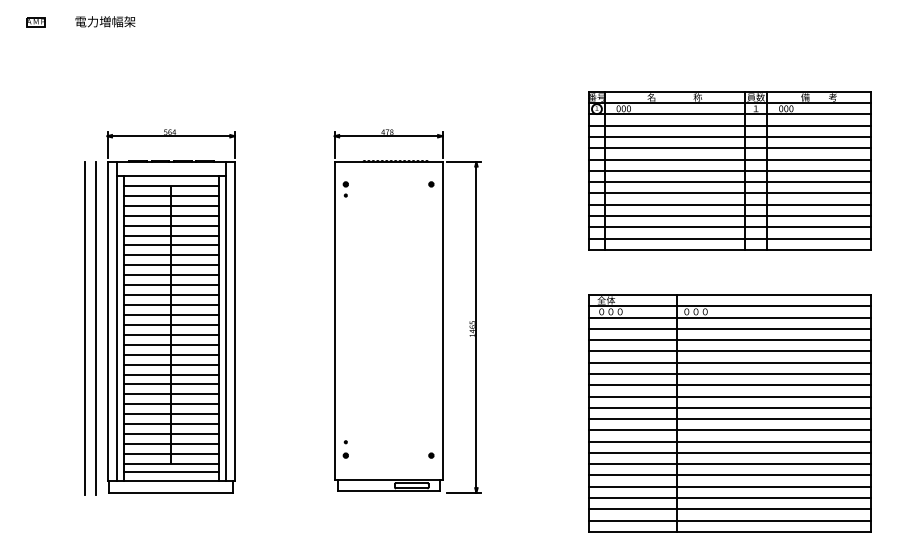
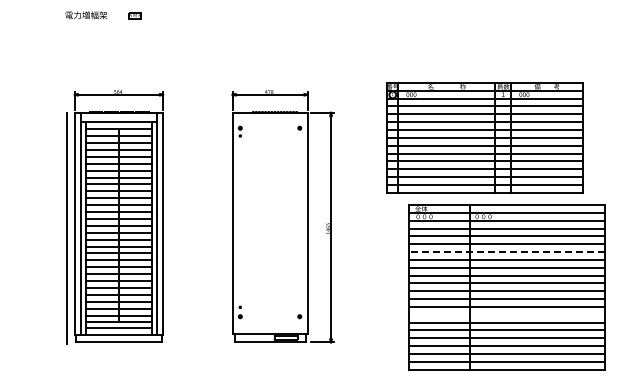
part: (35, 22) -> (134, 15), moved
text: (104, 22) -> (85, 15), moved
part: (728, 170) -> (484, 137), moved
line: (85, 328) -> (59, 228), removed
line: (730, 363) -> (507, 252), solid -> dashed
line: (730, 452) -> (507, 314), removed

